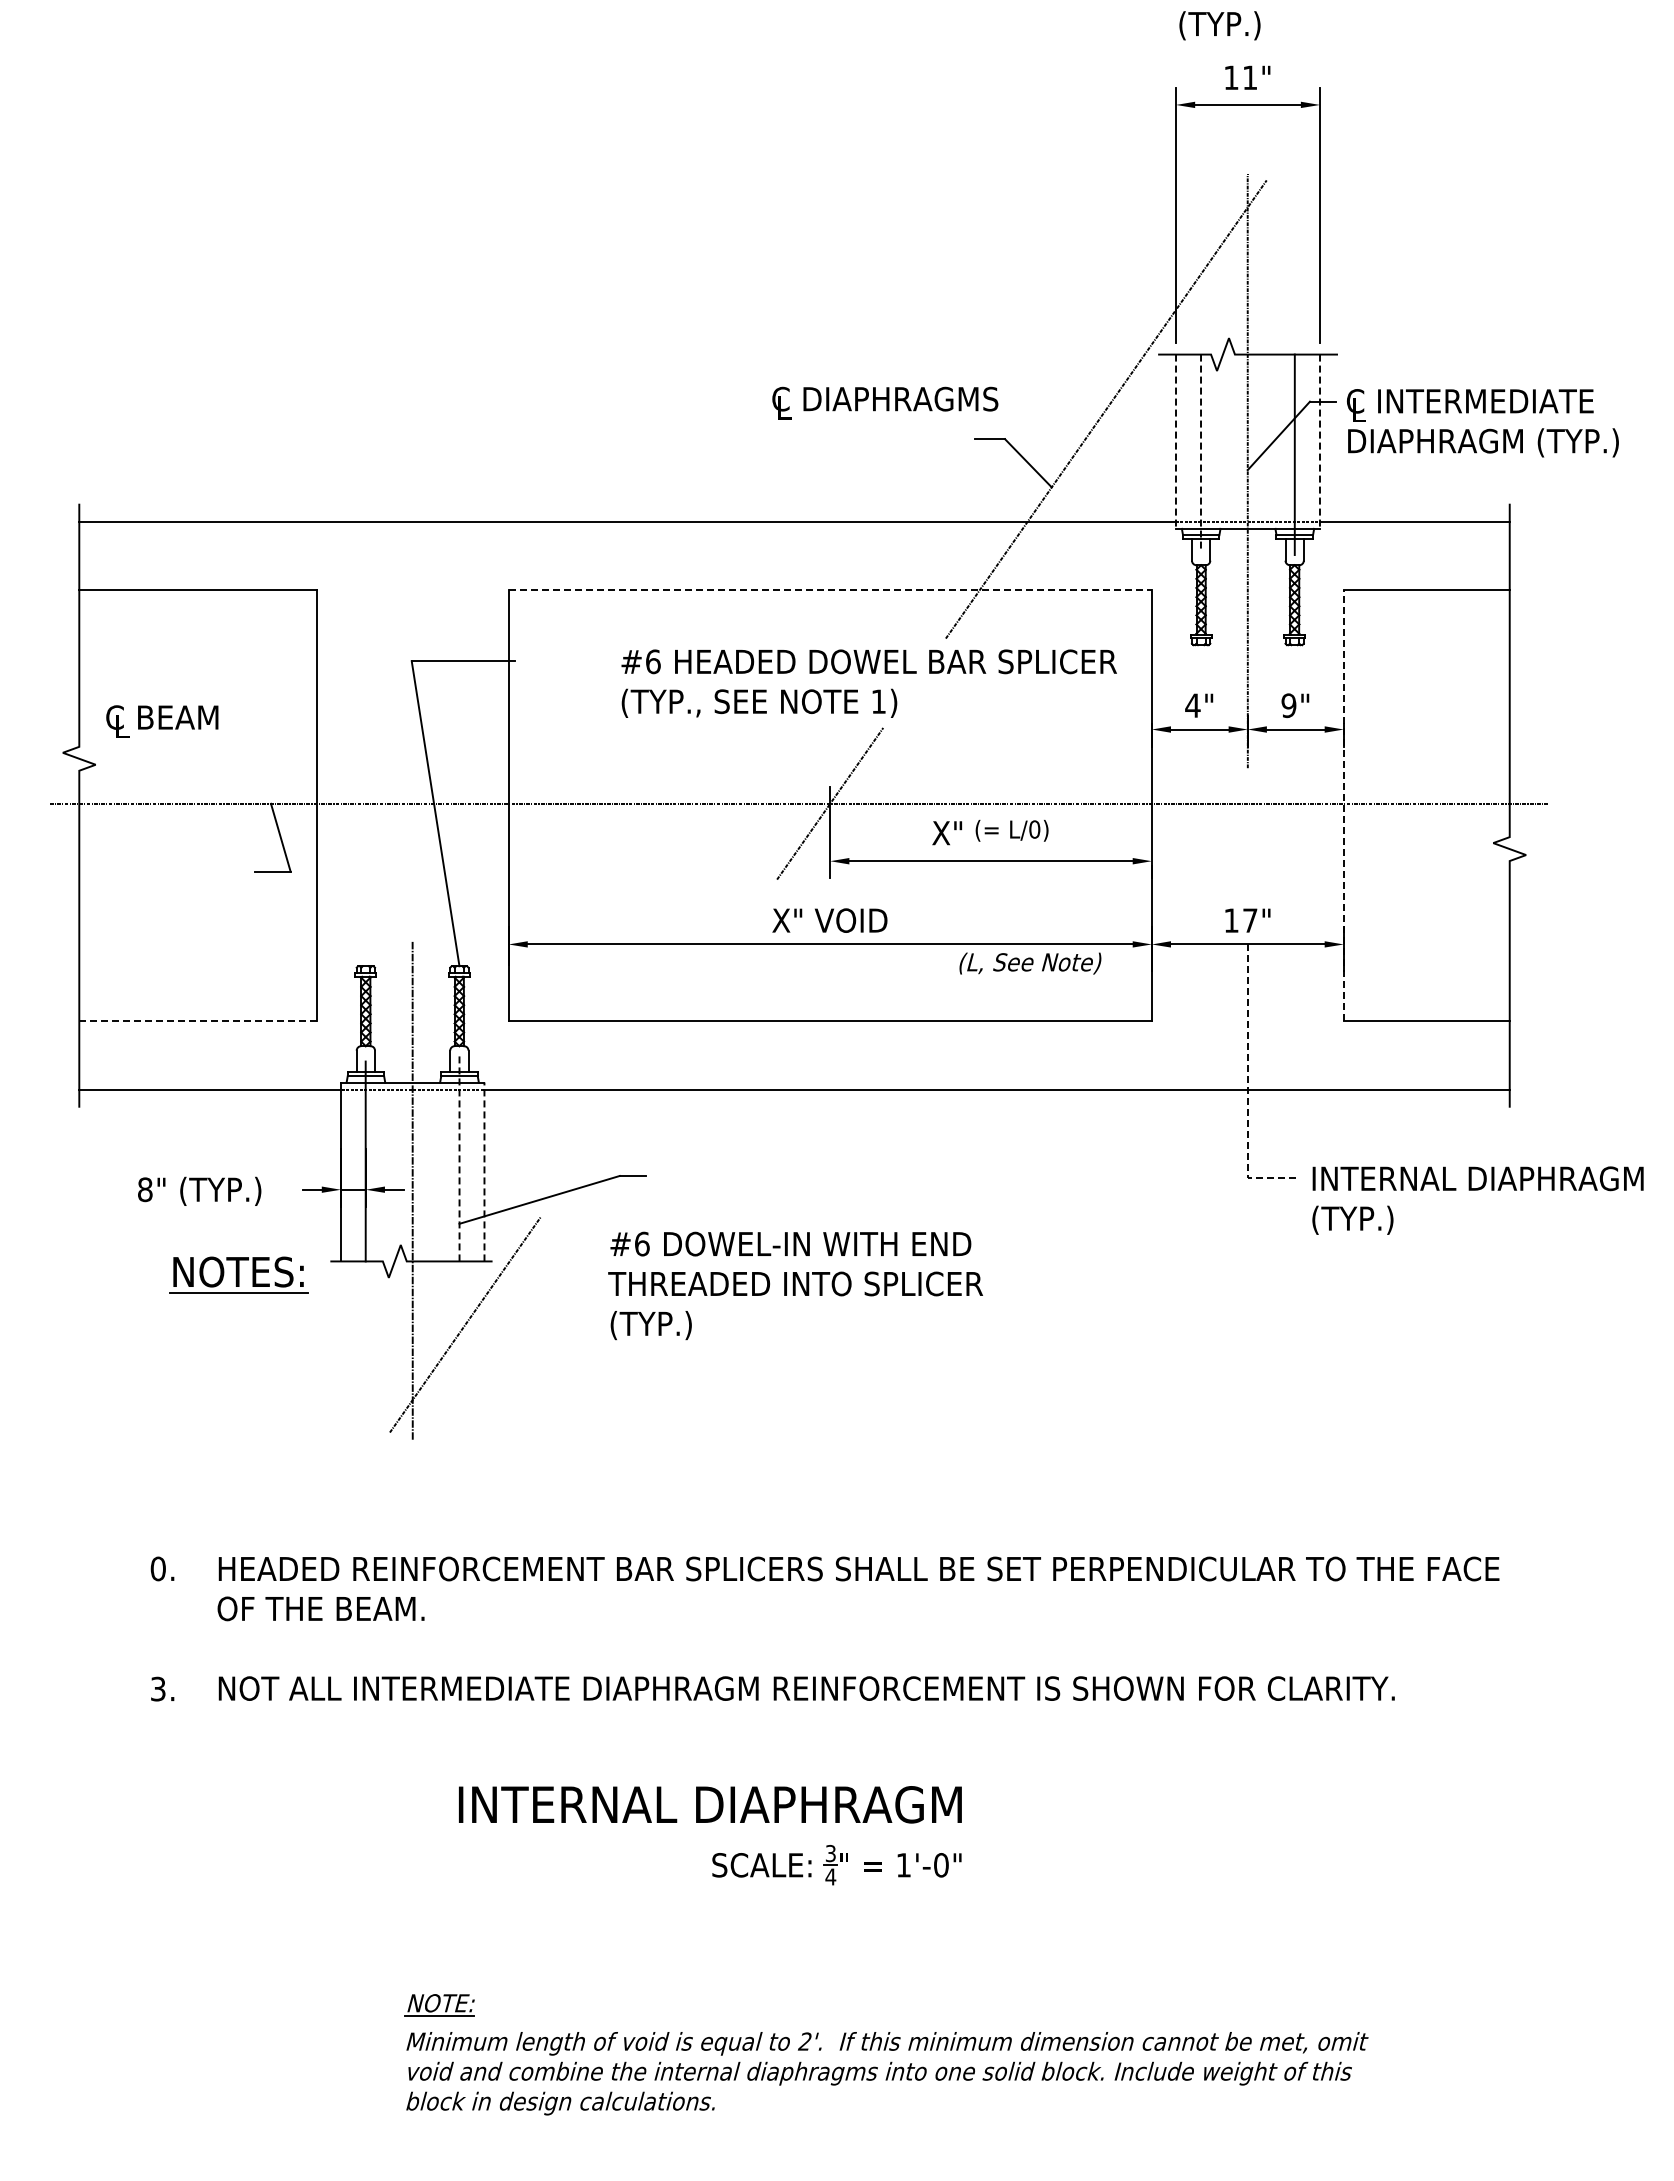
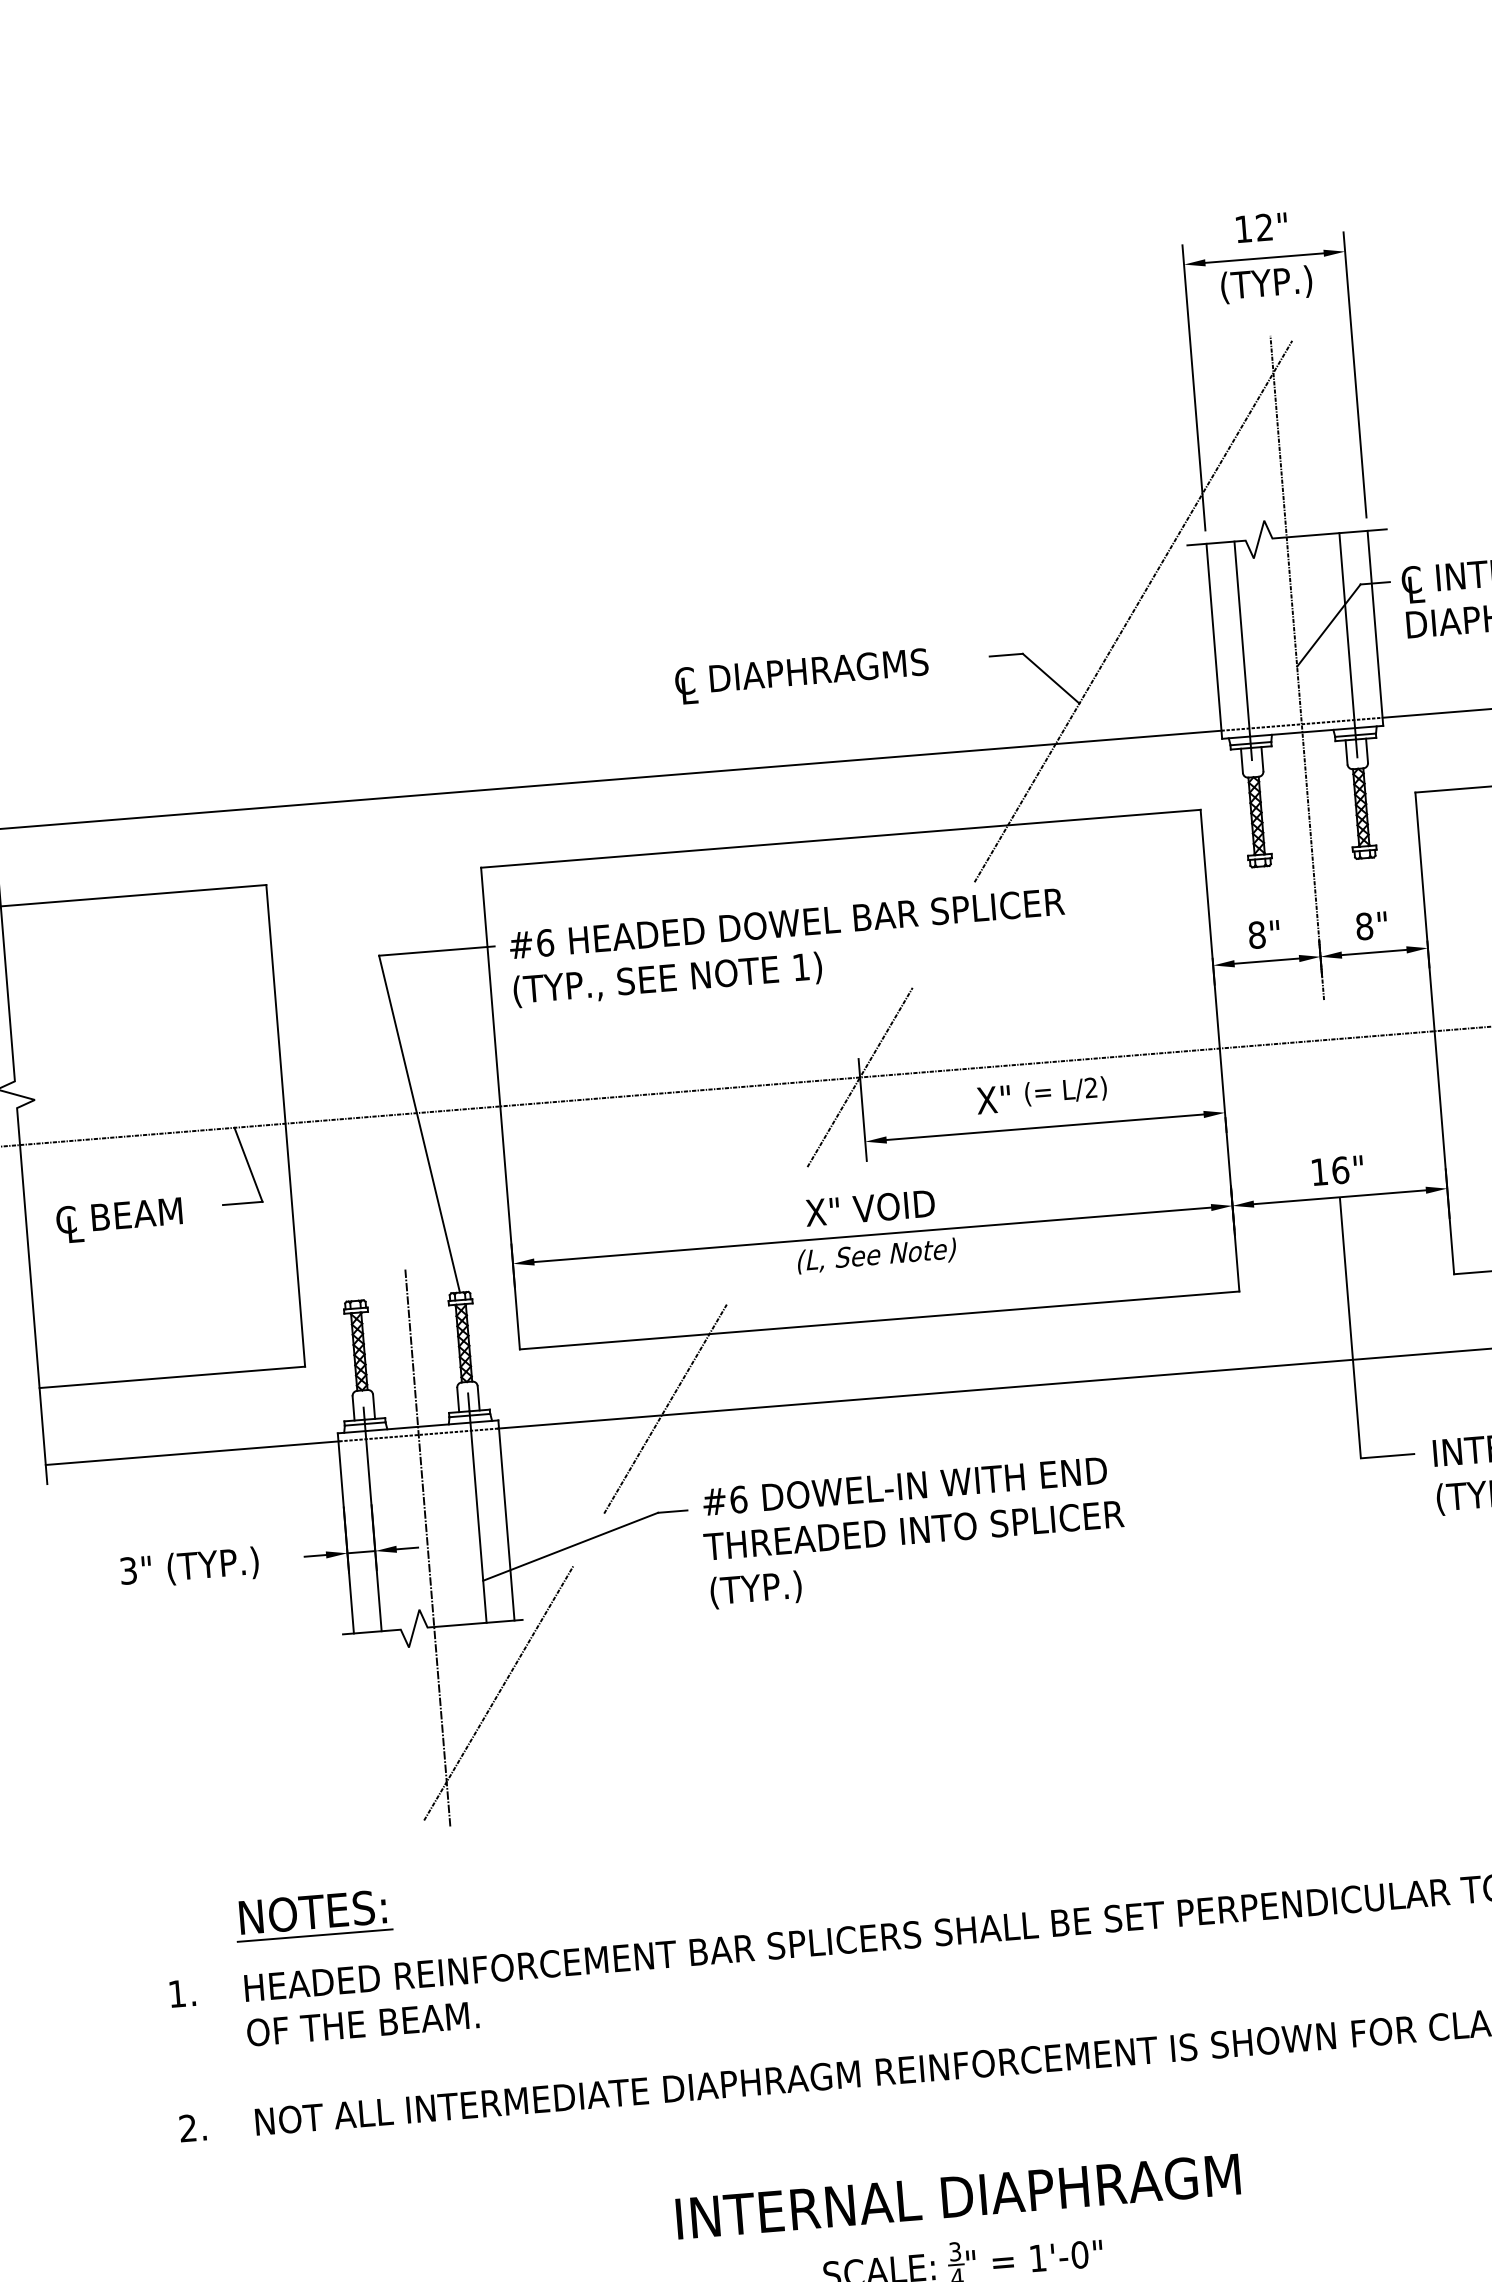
text: (1219, 25) -> (1266, 284), moved
text: (1249, 77) -> (1263, 227), 11" -> 12"
text: (885, 402) -> (802, 675), moved
line: (1175, 442) -> (1213, 642), dashed -> solid
line: (1319, 442) -> (1374, 629), dashed -> solid
line: (1200, 452) -> (1242, 651), dashed -> solid
line: (830, 590) -> (841, 838), dashed -> solid
text: (868, 683) -> (788, 947), moved
text: (1192, 705) -> (1256, 934), 4" -> 8"
text: (1288, 705) -> (1363, 926), 9" -> 8"
text: (162, 721) -> (119, 1220), moved
line: (1343, 805) -> (1434, 1033), dashed -> solid
text: (1034, 829) -> (1090, 1087), L/0) -> L/2)
text: (1250, 920) -> (1340, 1170), 17" -> 16"
text: (1030, 963) -> (877, 1255), moved
line: (197, 1020) -> (171, 1376), dashed -> solid
line: (633, 1083) -> (665, 1408), added
line: (1247, 1086) -> (1352, 1356), dashed -> solid
line: (459, 1158) -> (477, 1507), dashed -> solid
line: (484, 1171) -> (506, 1519), dashed -> solid
text: (145, 1189) -> (128, 1570), 8" -> 3"
part: (238, 1274) -> (313, 1914), moved
text: (795, 1285) -> (913, 1532), moved
text: (157, 1568) -> (176, 1993), 0. -> 1.
text: (158, 1689) -> (188, 2128), 3. -> 2.
text: (710, 1804) -> (958, 2196), moved

